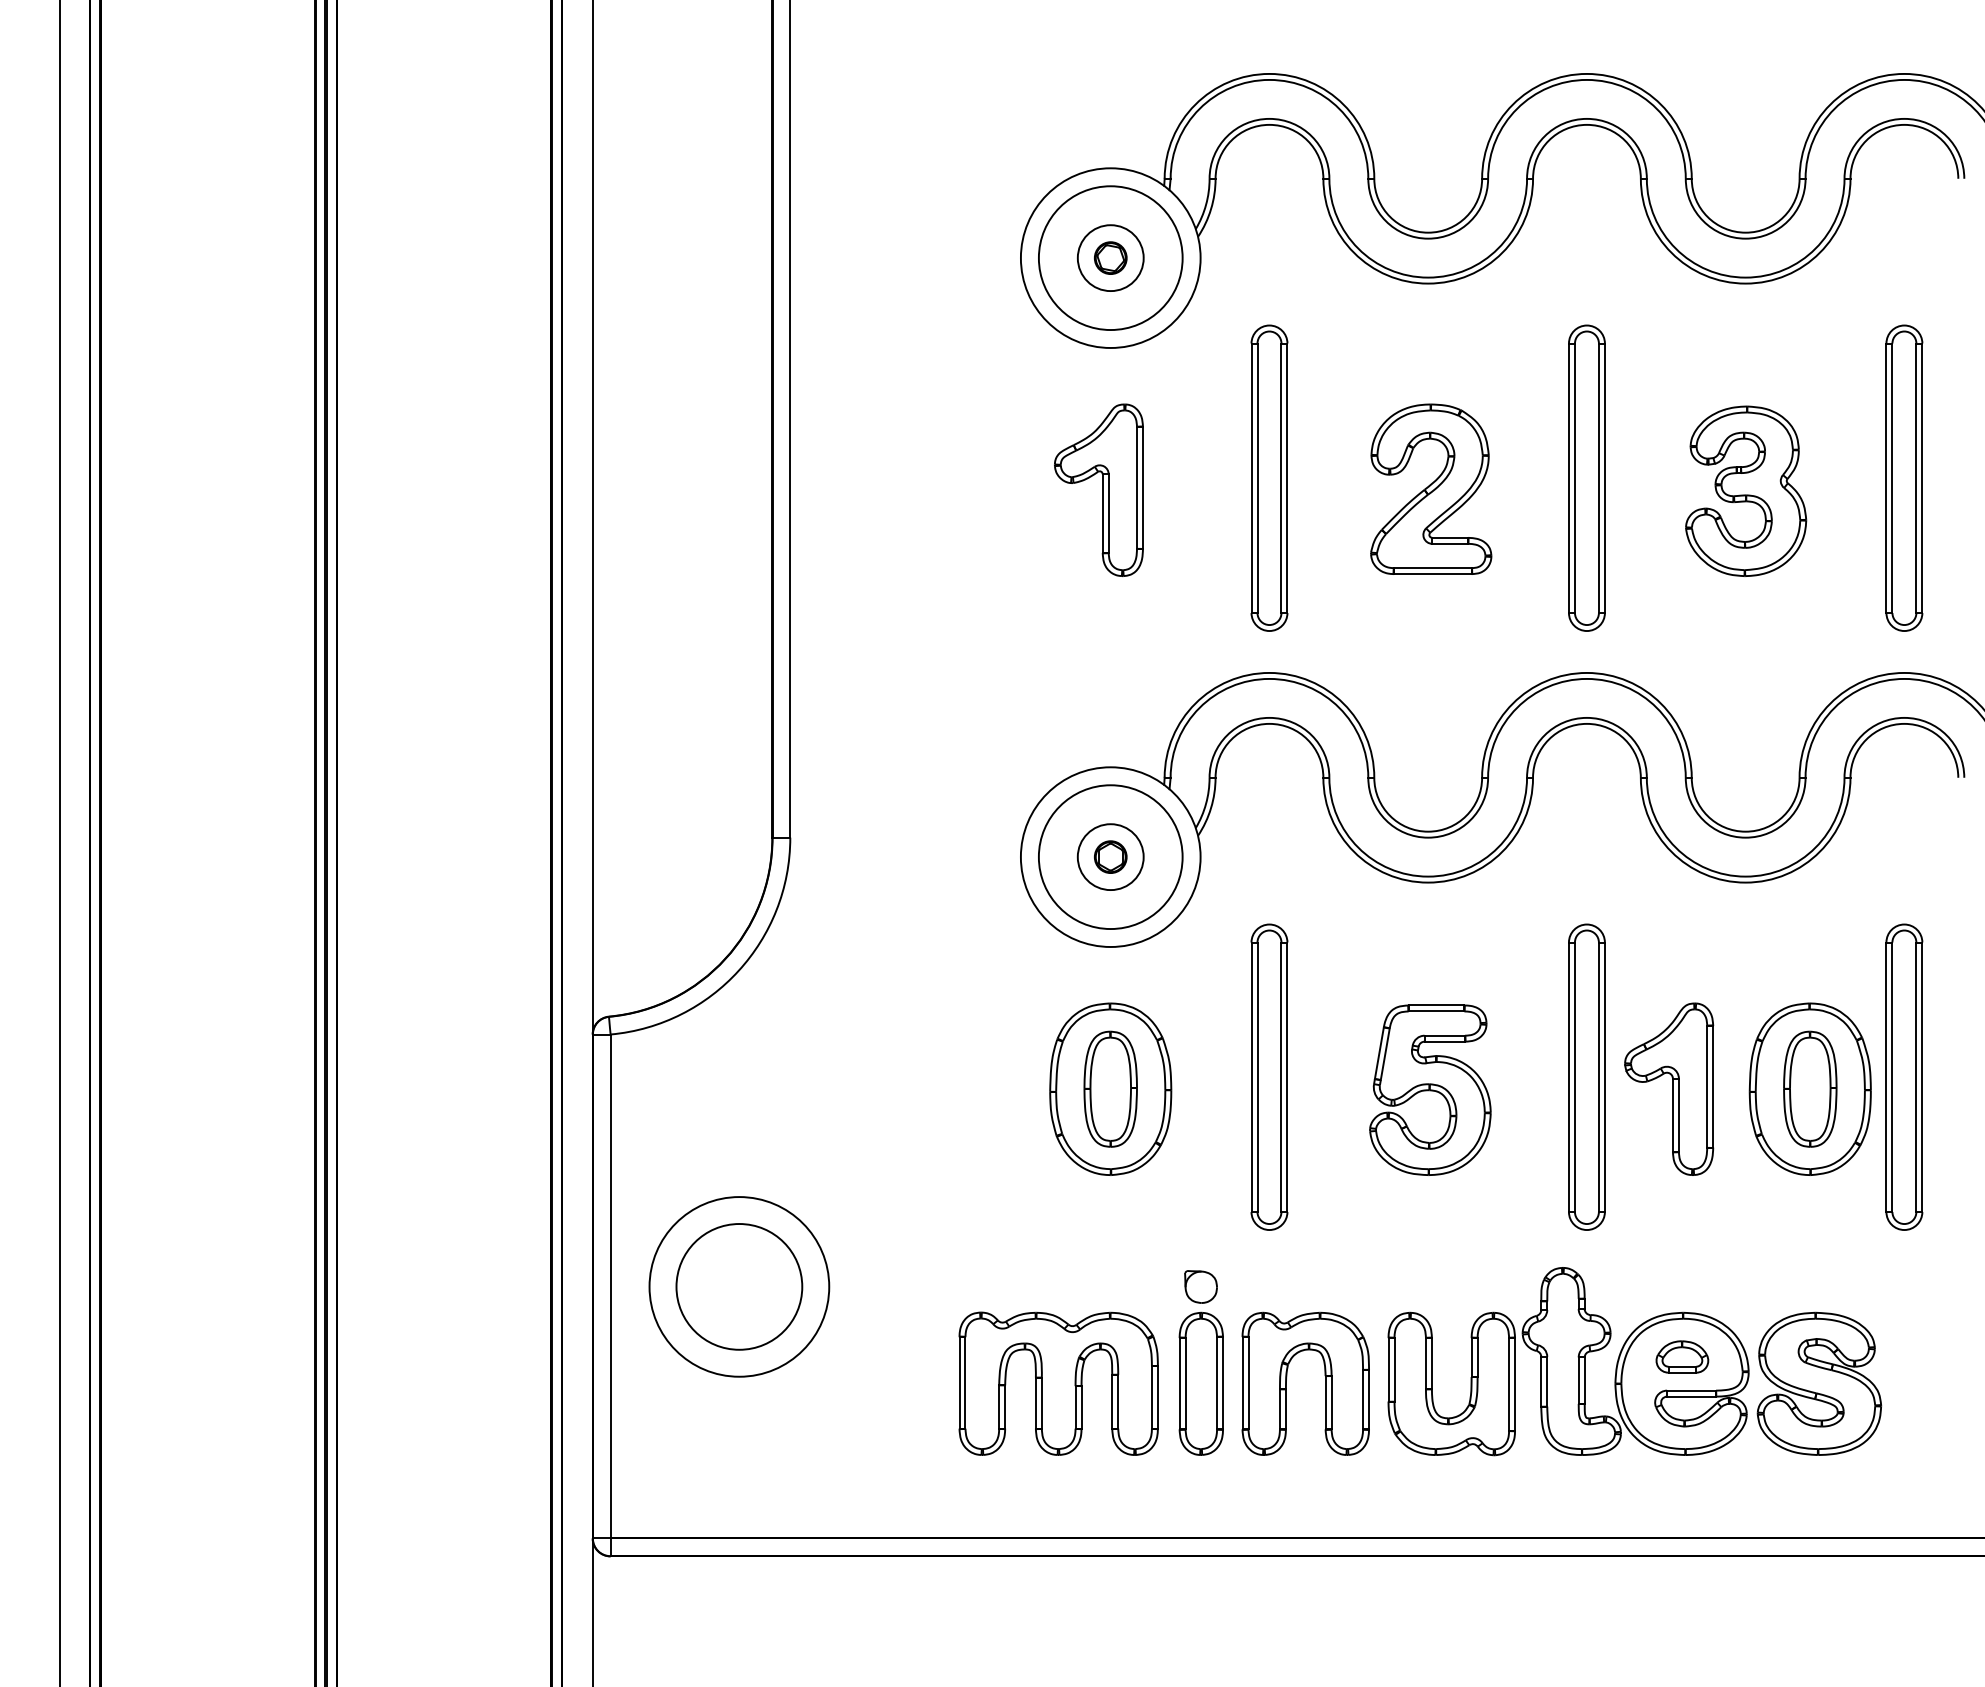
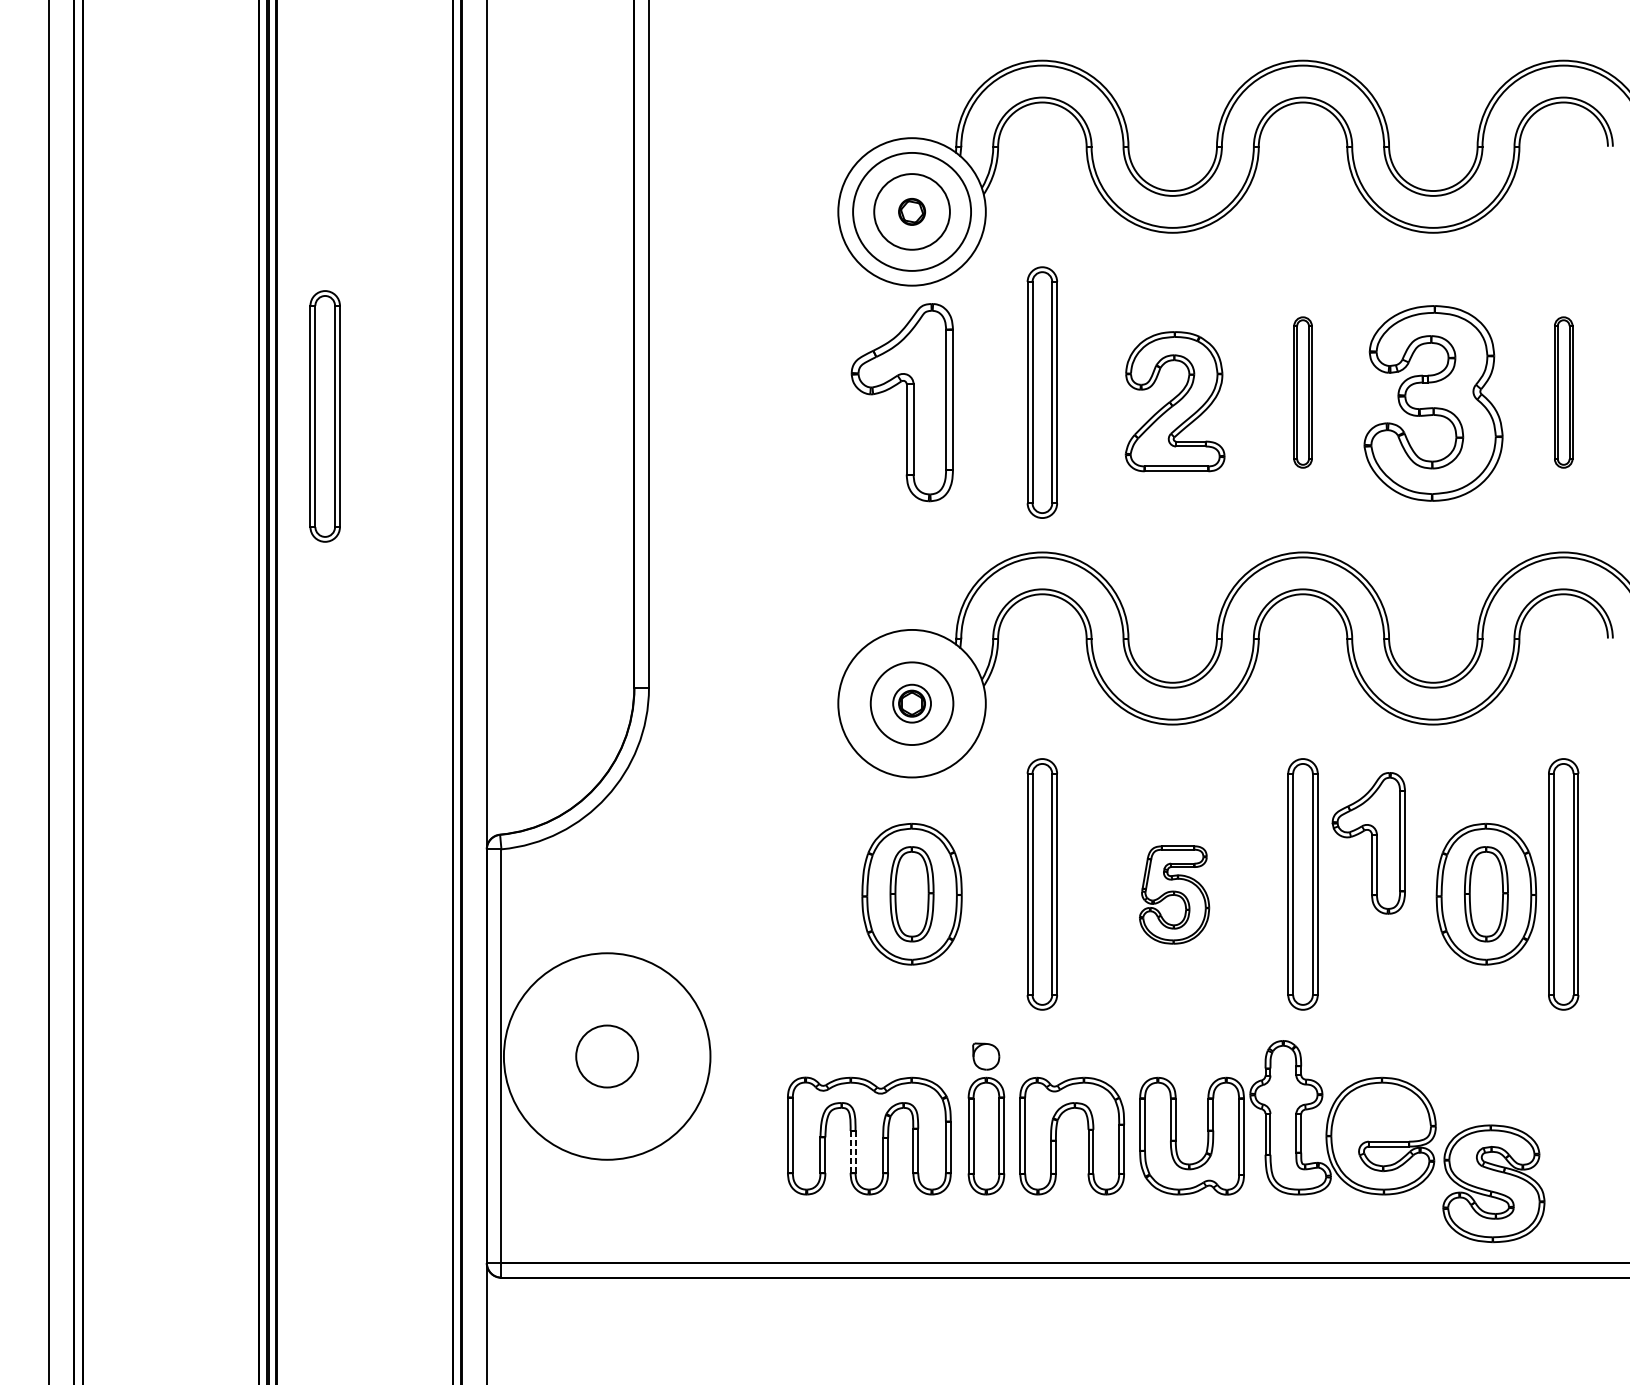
circle: (1110, 258) -> (911, 212), size x1.4
part: (1586, 477) -> (1302, 392), size x0.6
part: (1904, 477) -> (1563, 392), size x0.6
part: (1098, 489) -> (902, 401), size x1.4
part: (1746, 490) -> (1434, 402), size x1.4
part: (395, 506) -> (324, 415), added
circle: (1110, 857) -> (911, 703), size x0.7
circle: (1110, 857) -> (911, 703), size x0.7
part: (1669, 1088) -> (1369, 842), moved
part: (1430, 1089) -> (1174, 894), size x0.7
circle: (739, 1286) -> (607, 1056), size x0.6
circle: (739, 1286) -> (607, 1056), size x1.4
part: (1682, 1356) -> (1381, 1113), removed
part: (1819, 1383) -> (1493, 1183), moved
line: (1035, 1403) -> (850, 1152), solid -> dashed
line: (1041, 1403) -> (855, 1152), solid -> dashed

